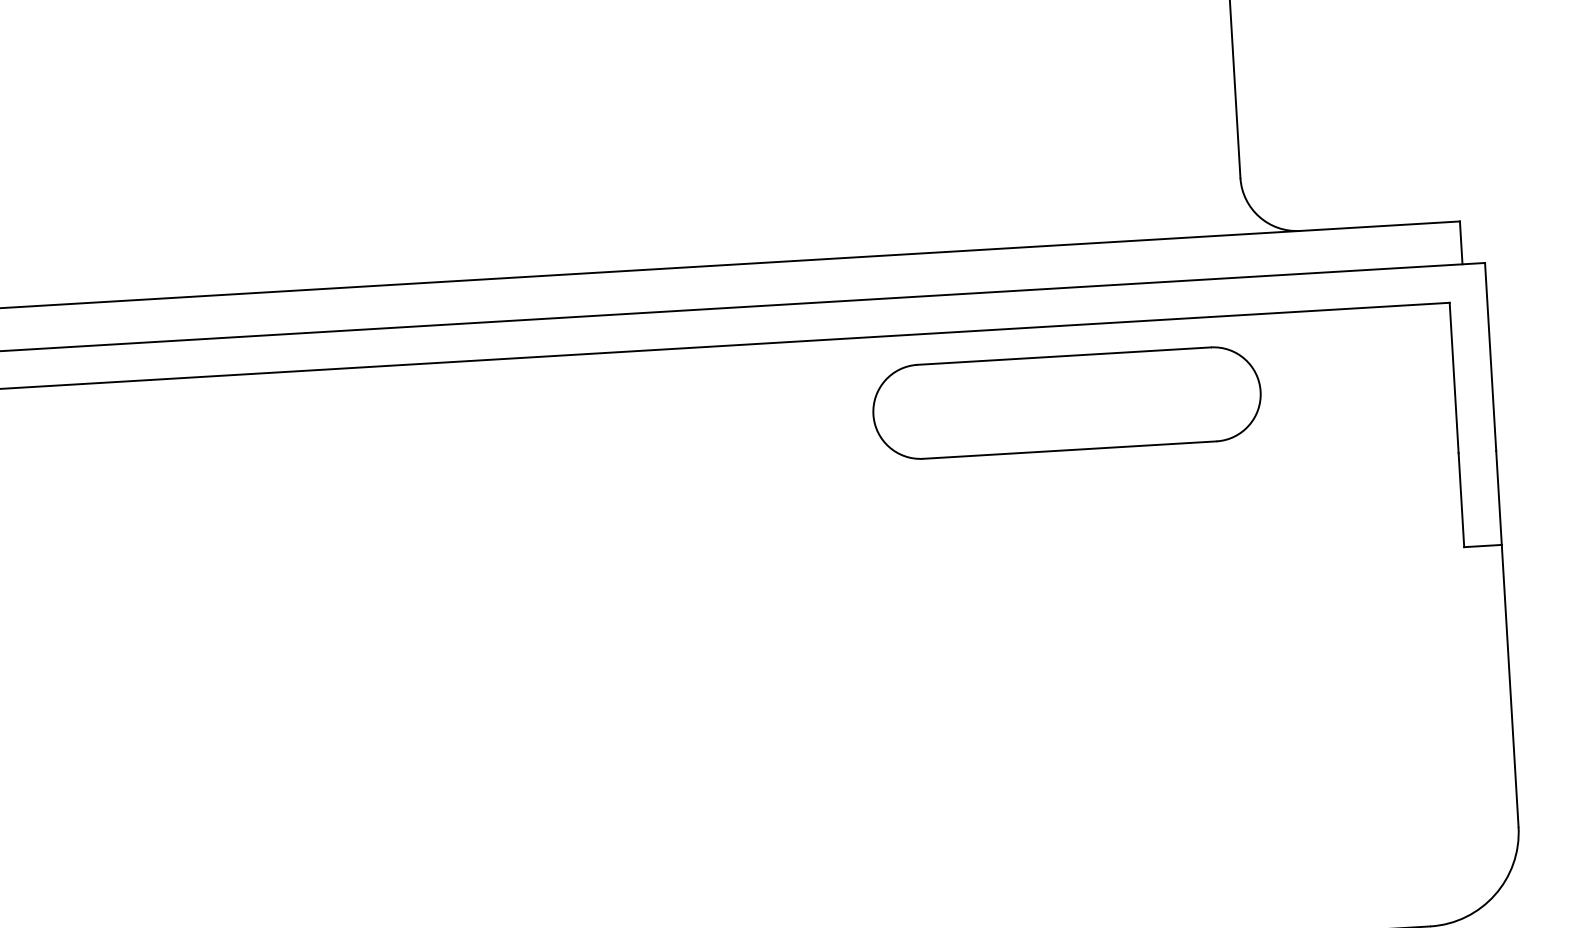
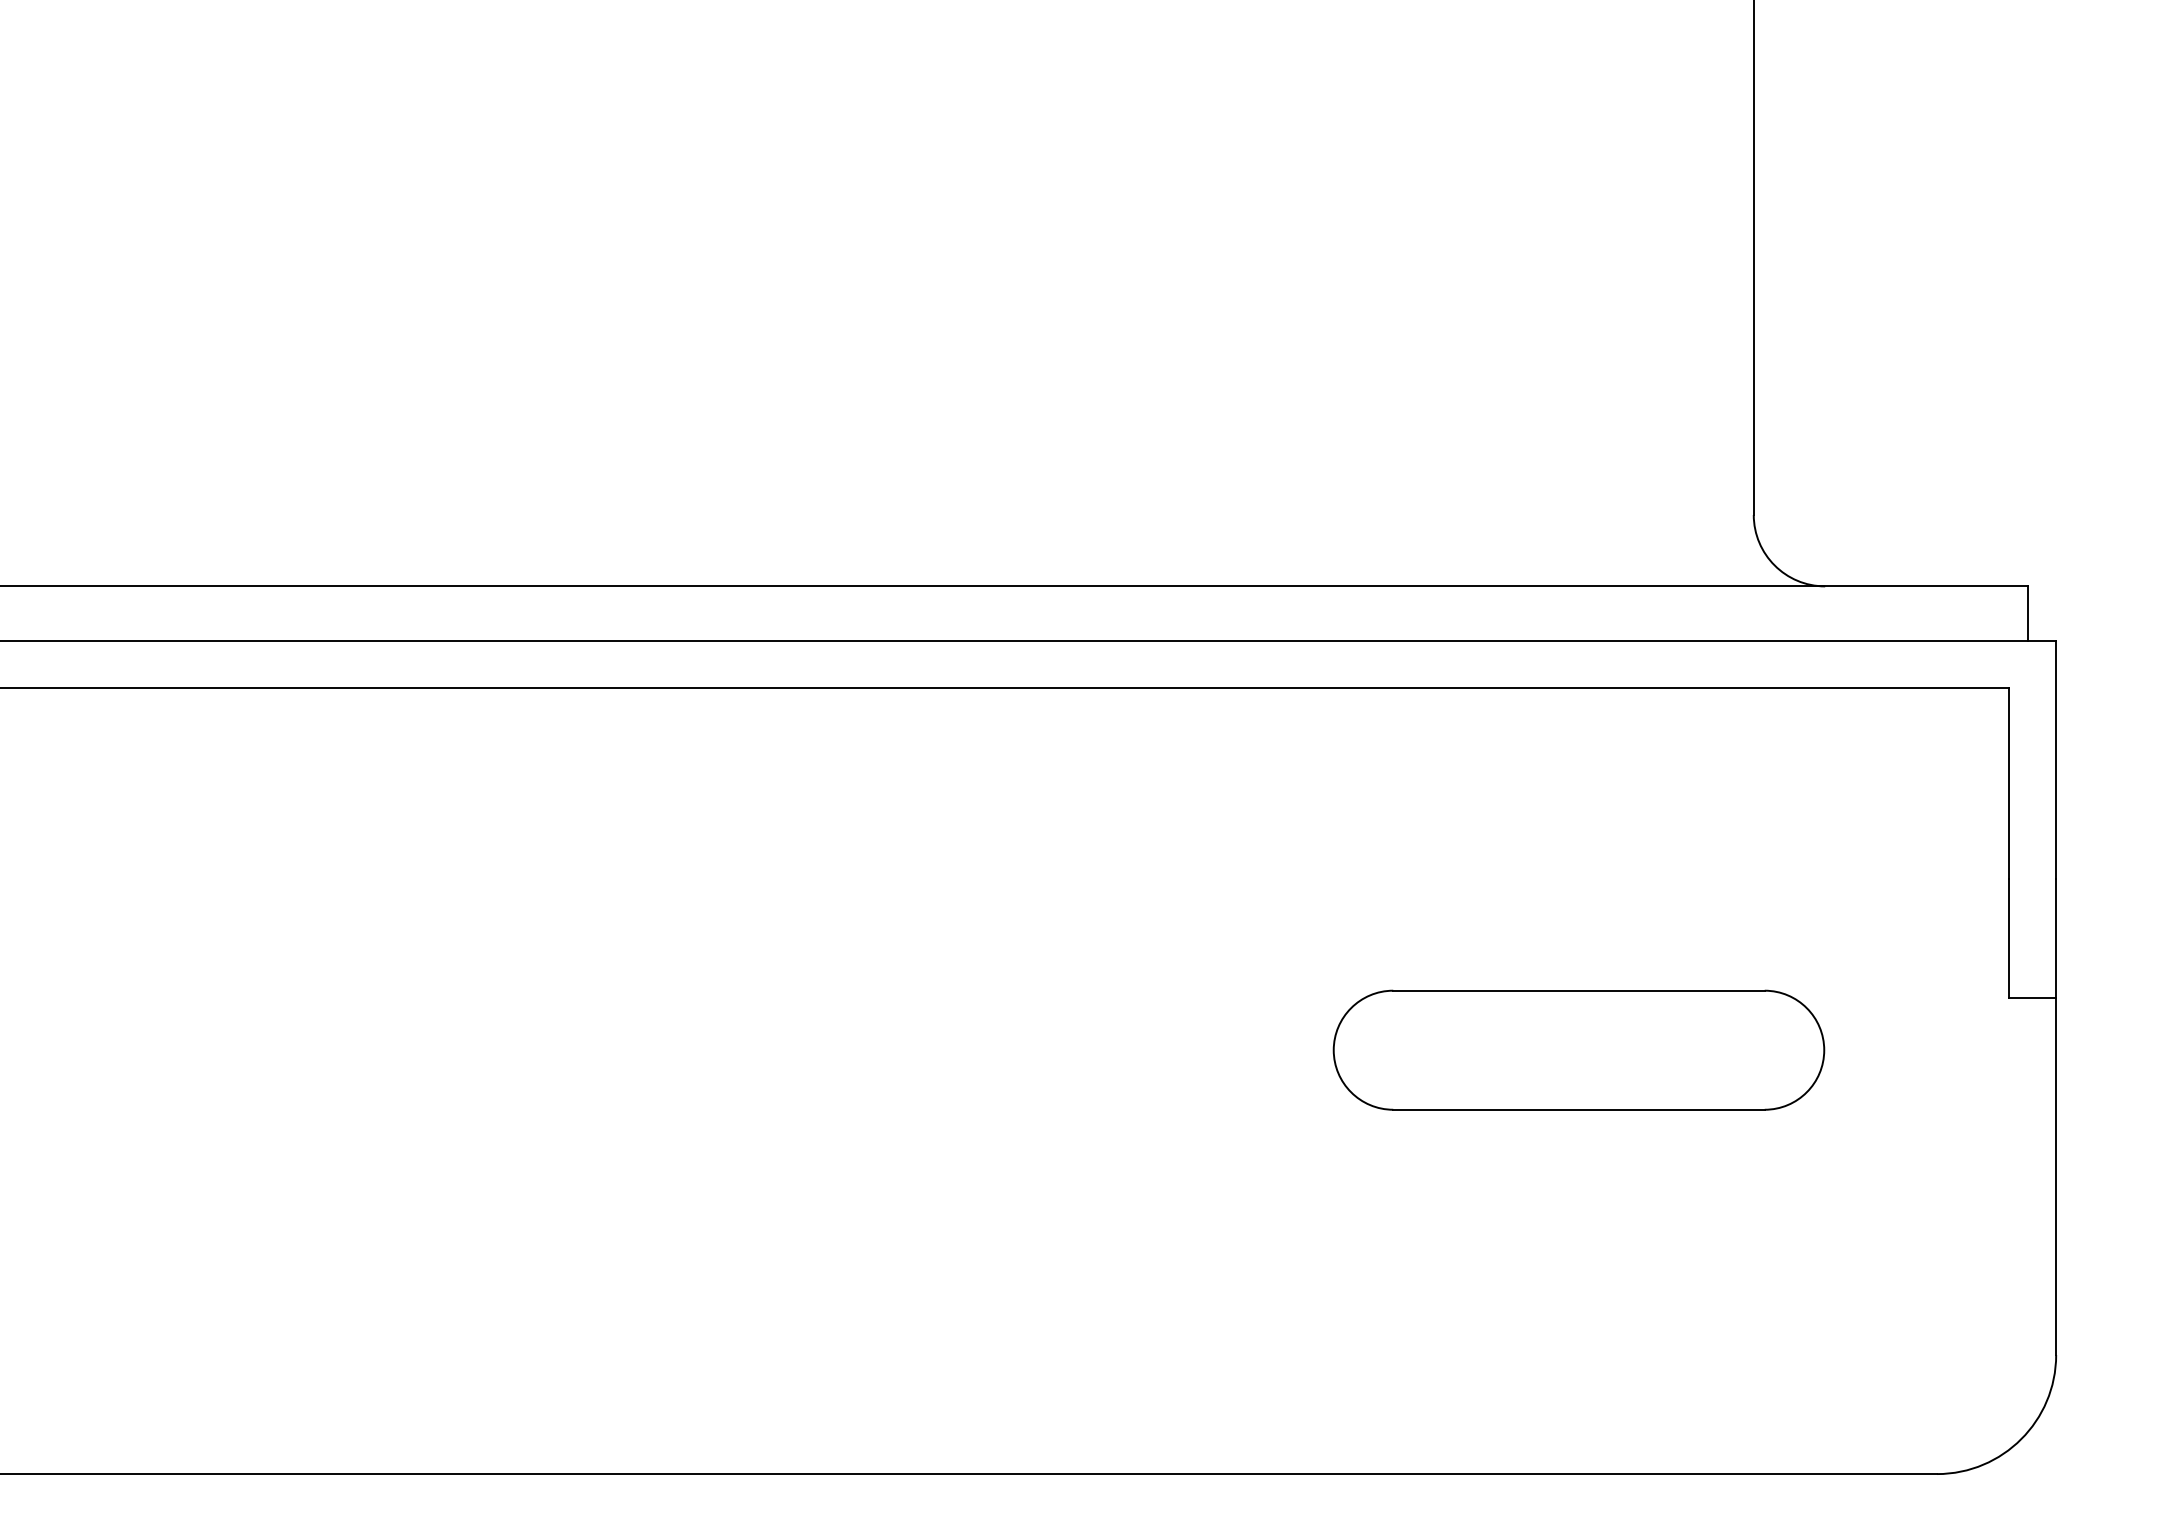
part: (1066, 402) -> (1578, 1049), moved

